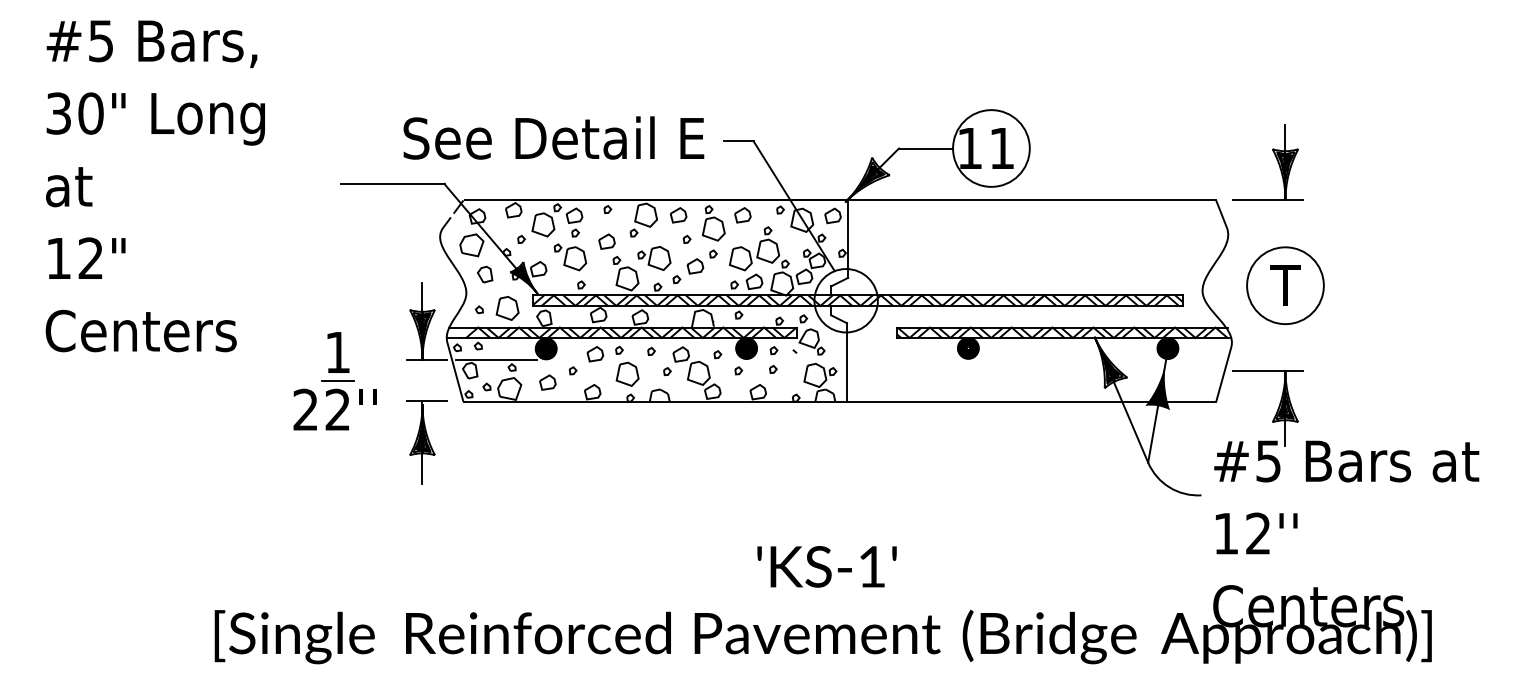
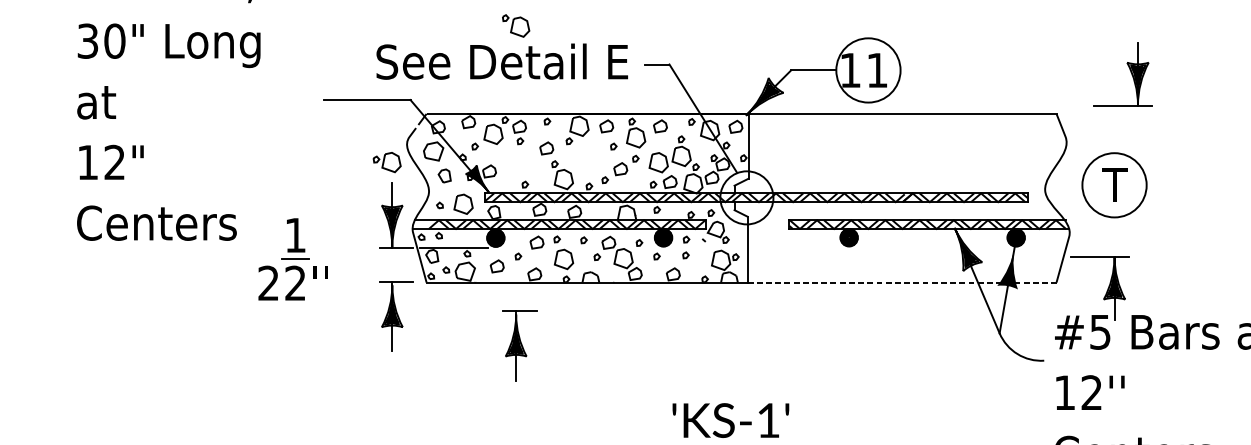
part: (1276, 160) -> (1130, 72), moved
part: (570, 257) -> (516, 26), moved
part: (654, 258) -> (387, 162), moved
part: (334, 381) -> (292, 259), moved
line: (1031, 401) -> (901, 282), solid -> dashed
part: (574, 477) -> (519, 345), added

